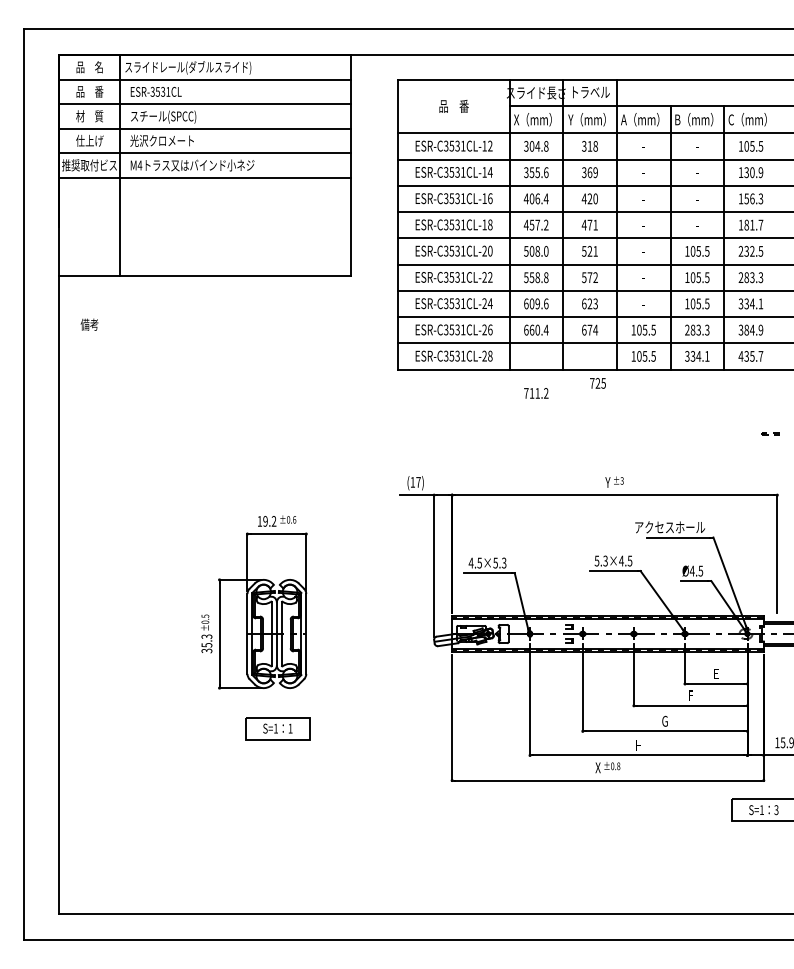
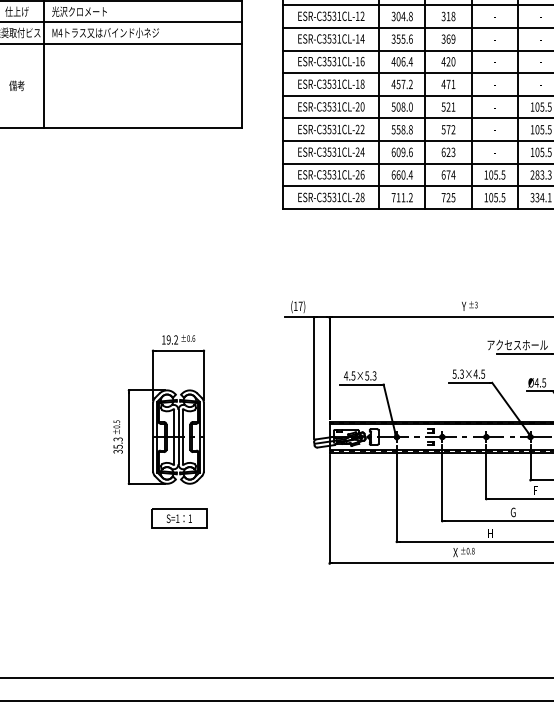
text: (89, 324) -> (16, 85), moved
text: (597, 383) -> (448, 197), moved
text: (536, 393) -> (402, 197), moved

